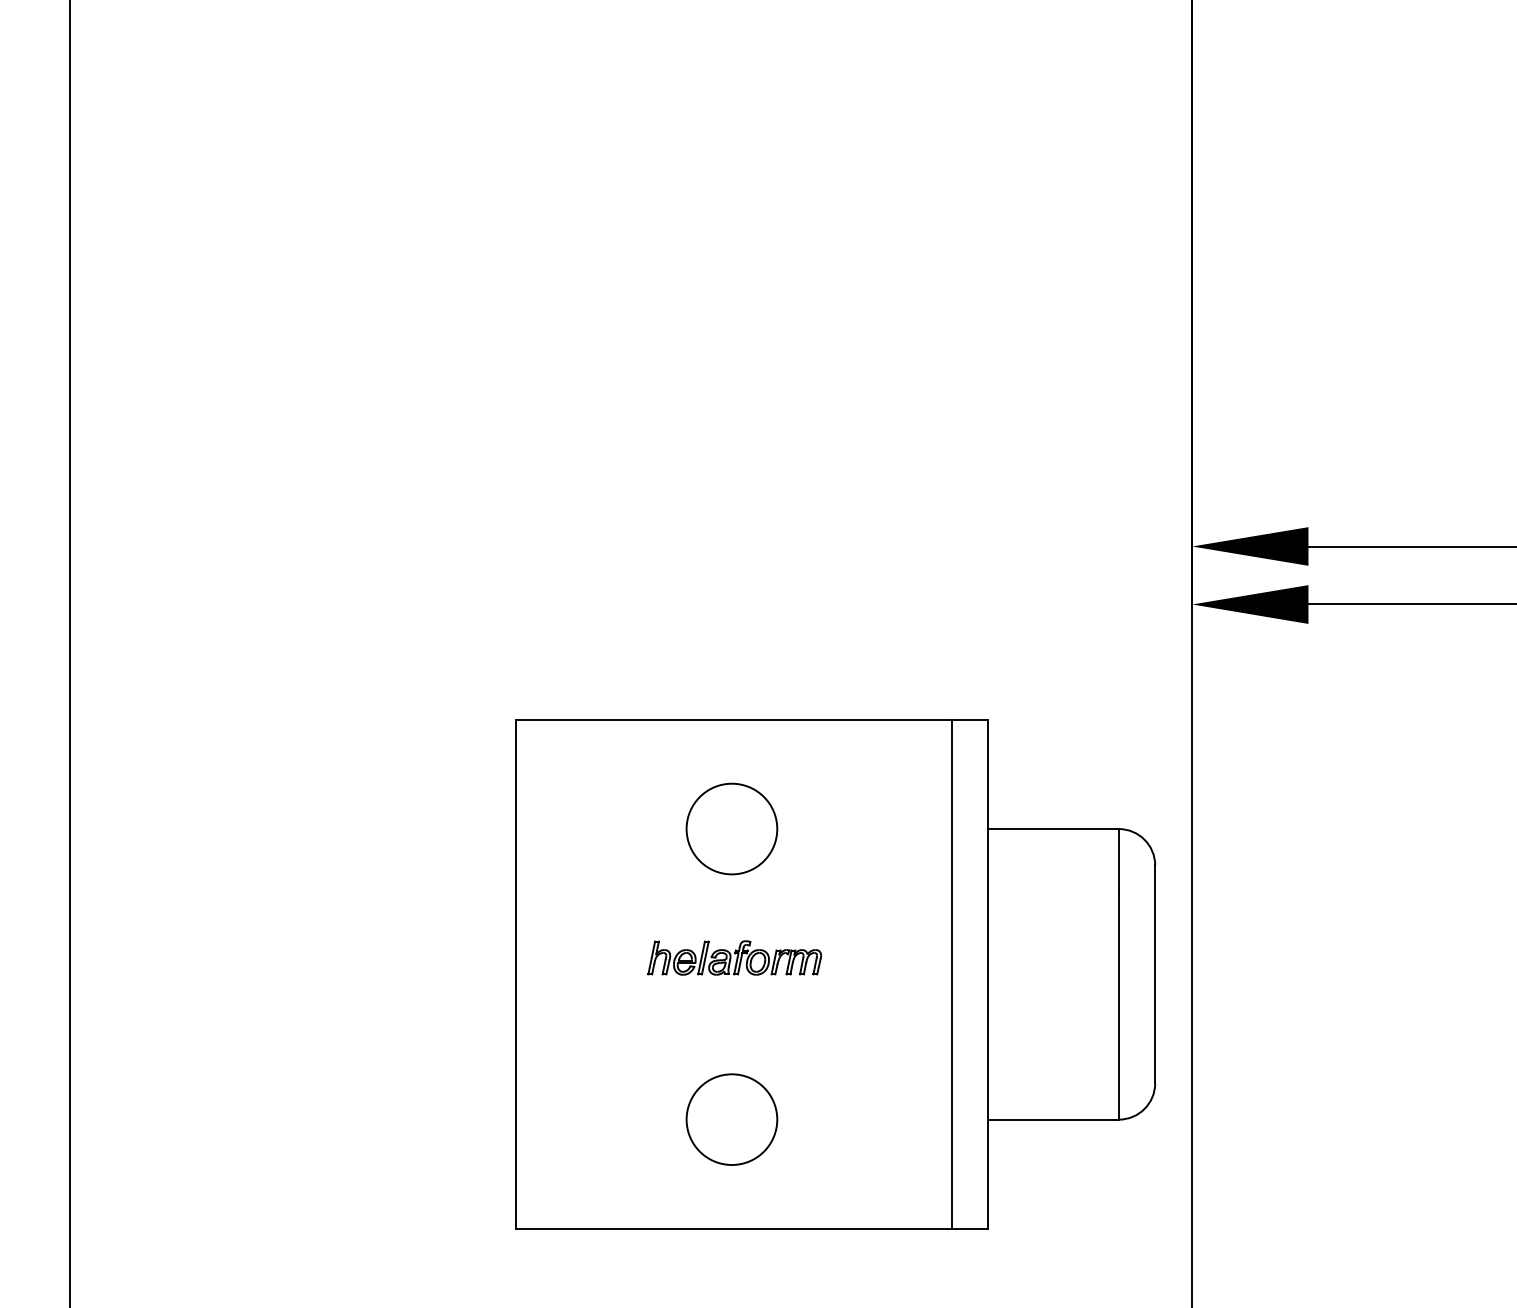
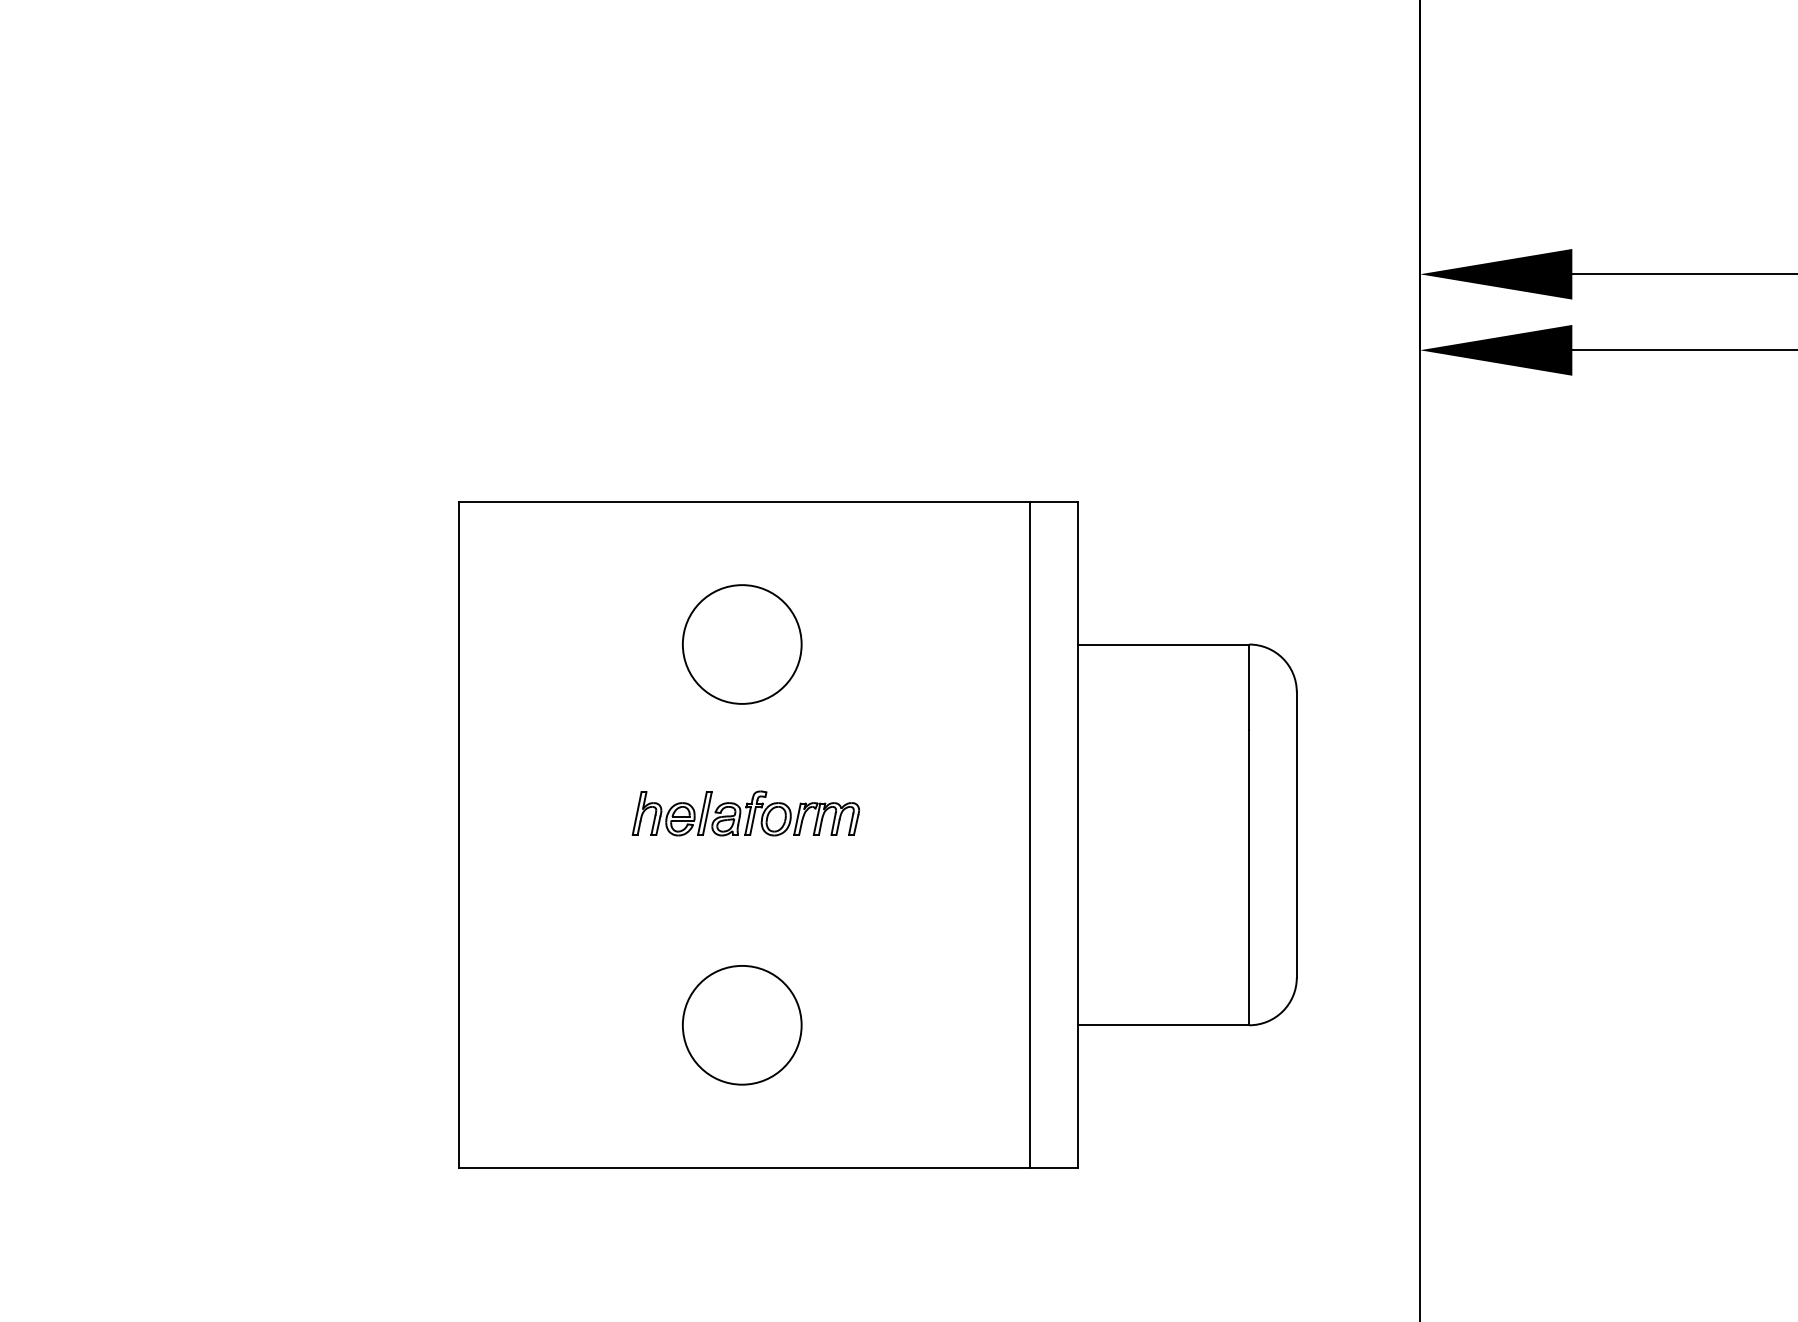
part: (835, 974) -> (877, 835), moved

